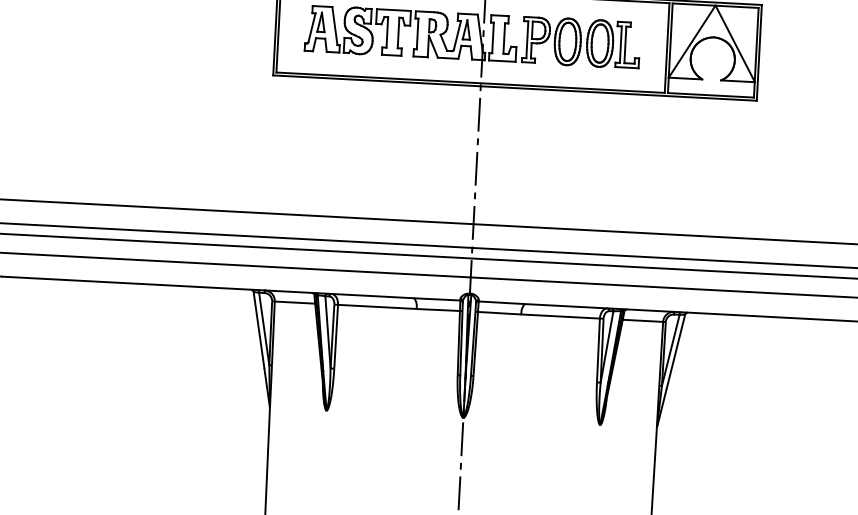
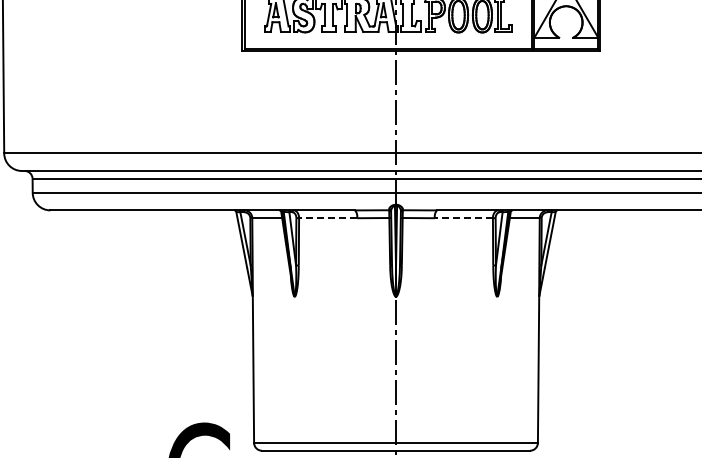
line: (376, 307) -> (327, 218), solid -> dashed
line: (560, 316) -> (463, 218), solid -> dashed

